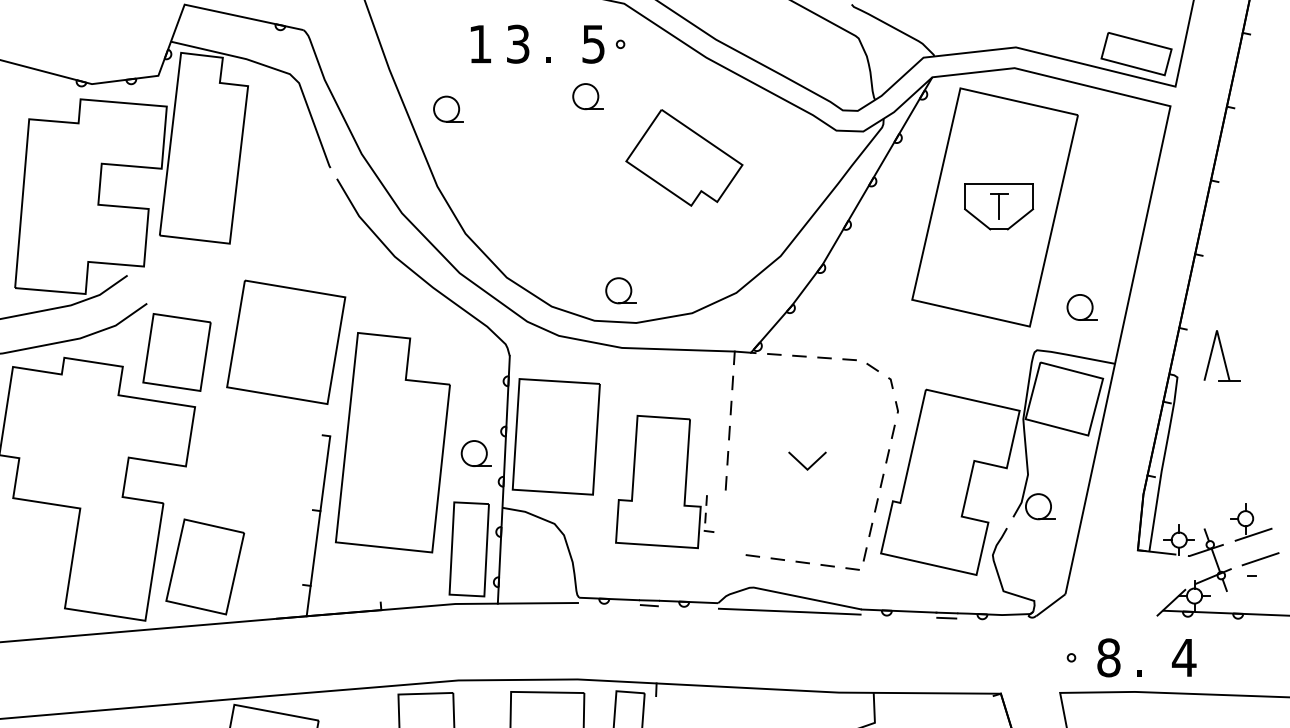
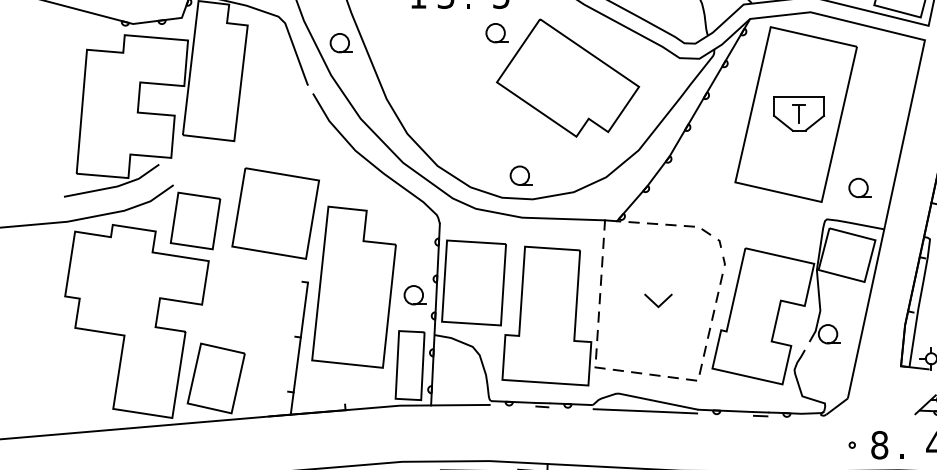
part: (448, 108) -> (341, 42), moved
part: (684, 157) -> (568, 77), size x1.67
part: (664, 481) -> (553, 315), size x1.43

